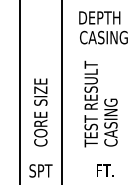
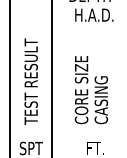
text: (103, 37) -> (93, 15), CASING -> H.A.D.
text: (40, 103) -> (30, 81), CORE SIZE -> TEST RESULT
text: (90, 103) -> (80, 81), TEST RESULT -> CORE SIZE

